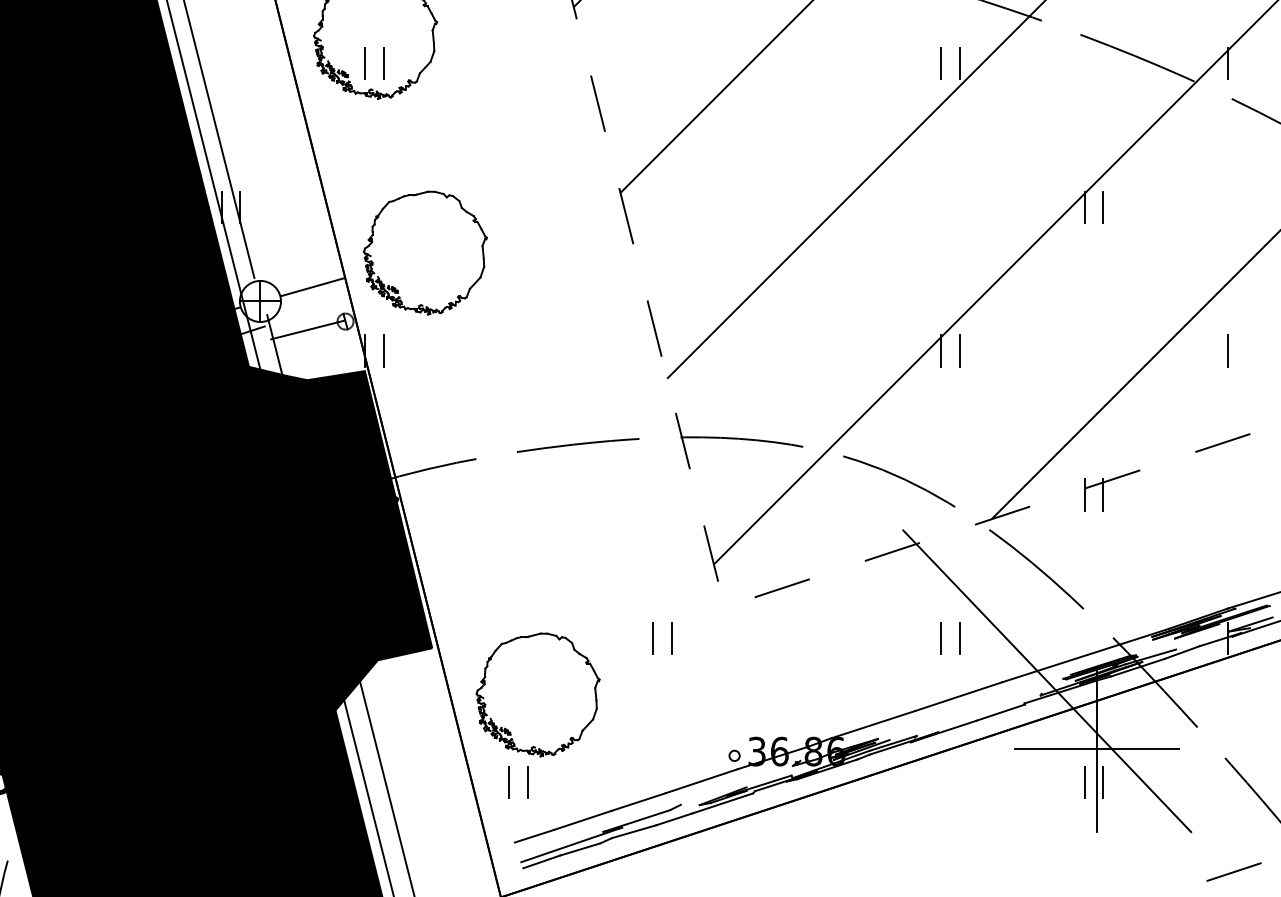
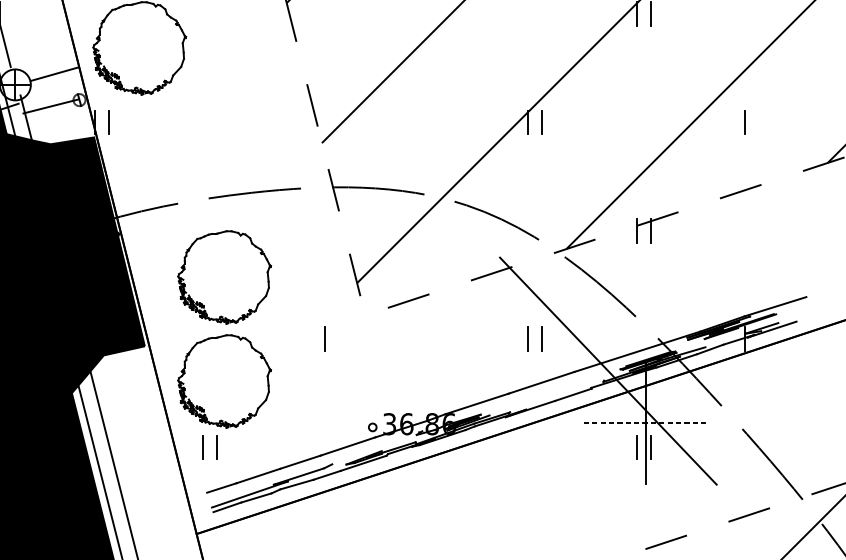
part: (537, 556) -> (224, 277), added
line: (653, 638) -> (311, 338), removed
line: (1097, 749) -> (646, 422), solid -> dashed

